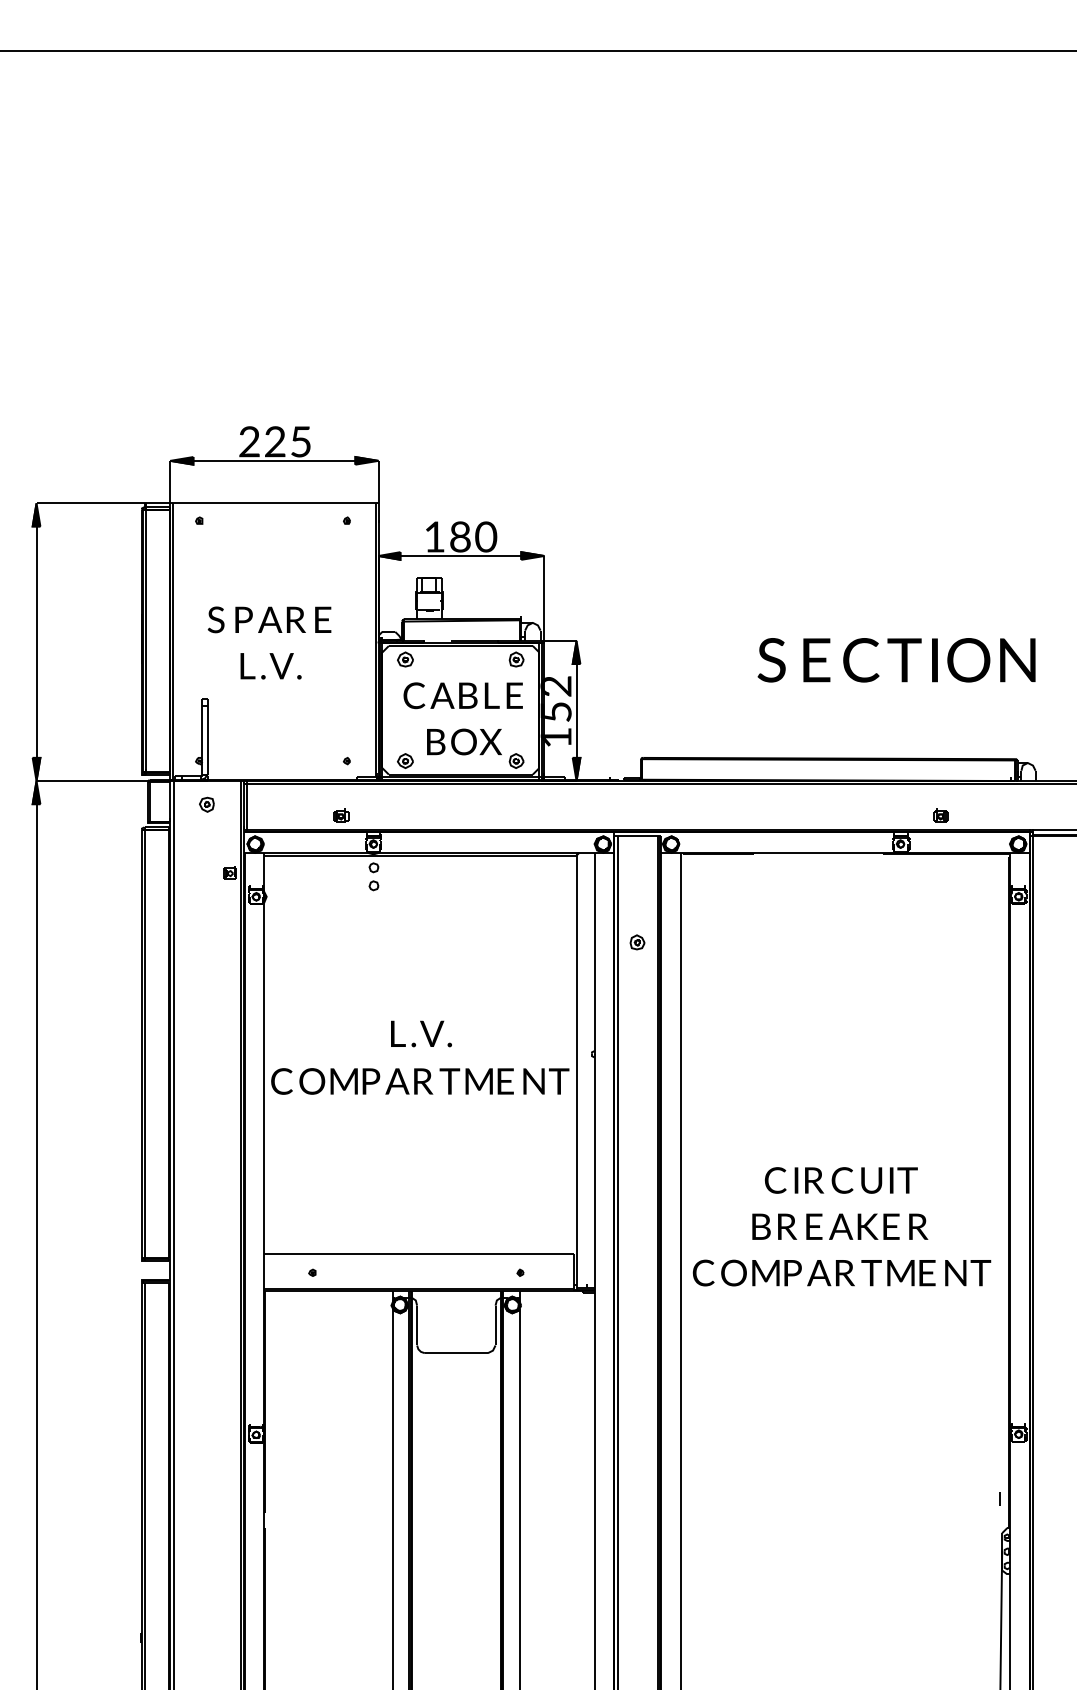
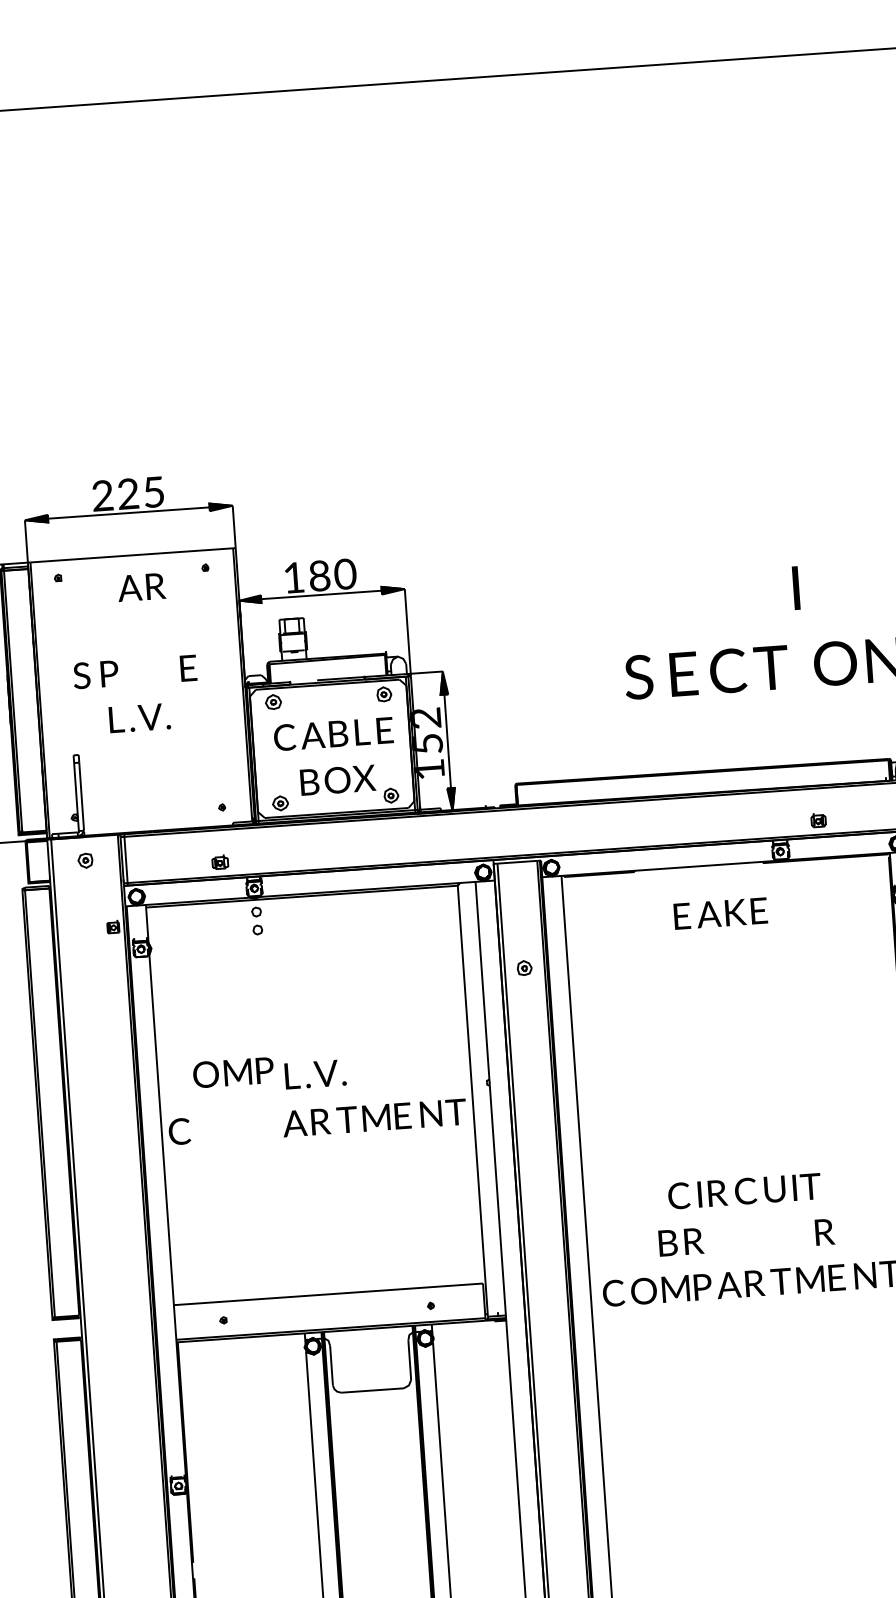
text: (281, 619) -> (141, 587), moved
text: (934, 660) -> (795, 588), moved
text: (339, 1081) -> (233, 1072), moved
text: (852, 1226) -> (720, 913), moved

